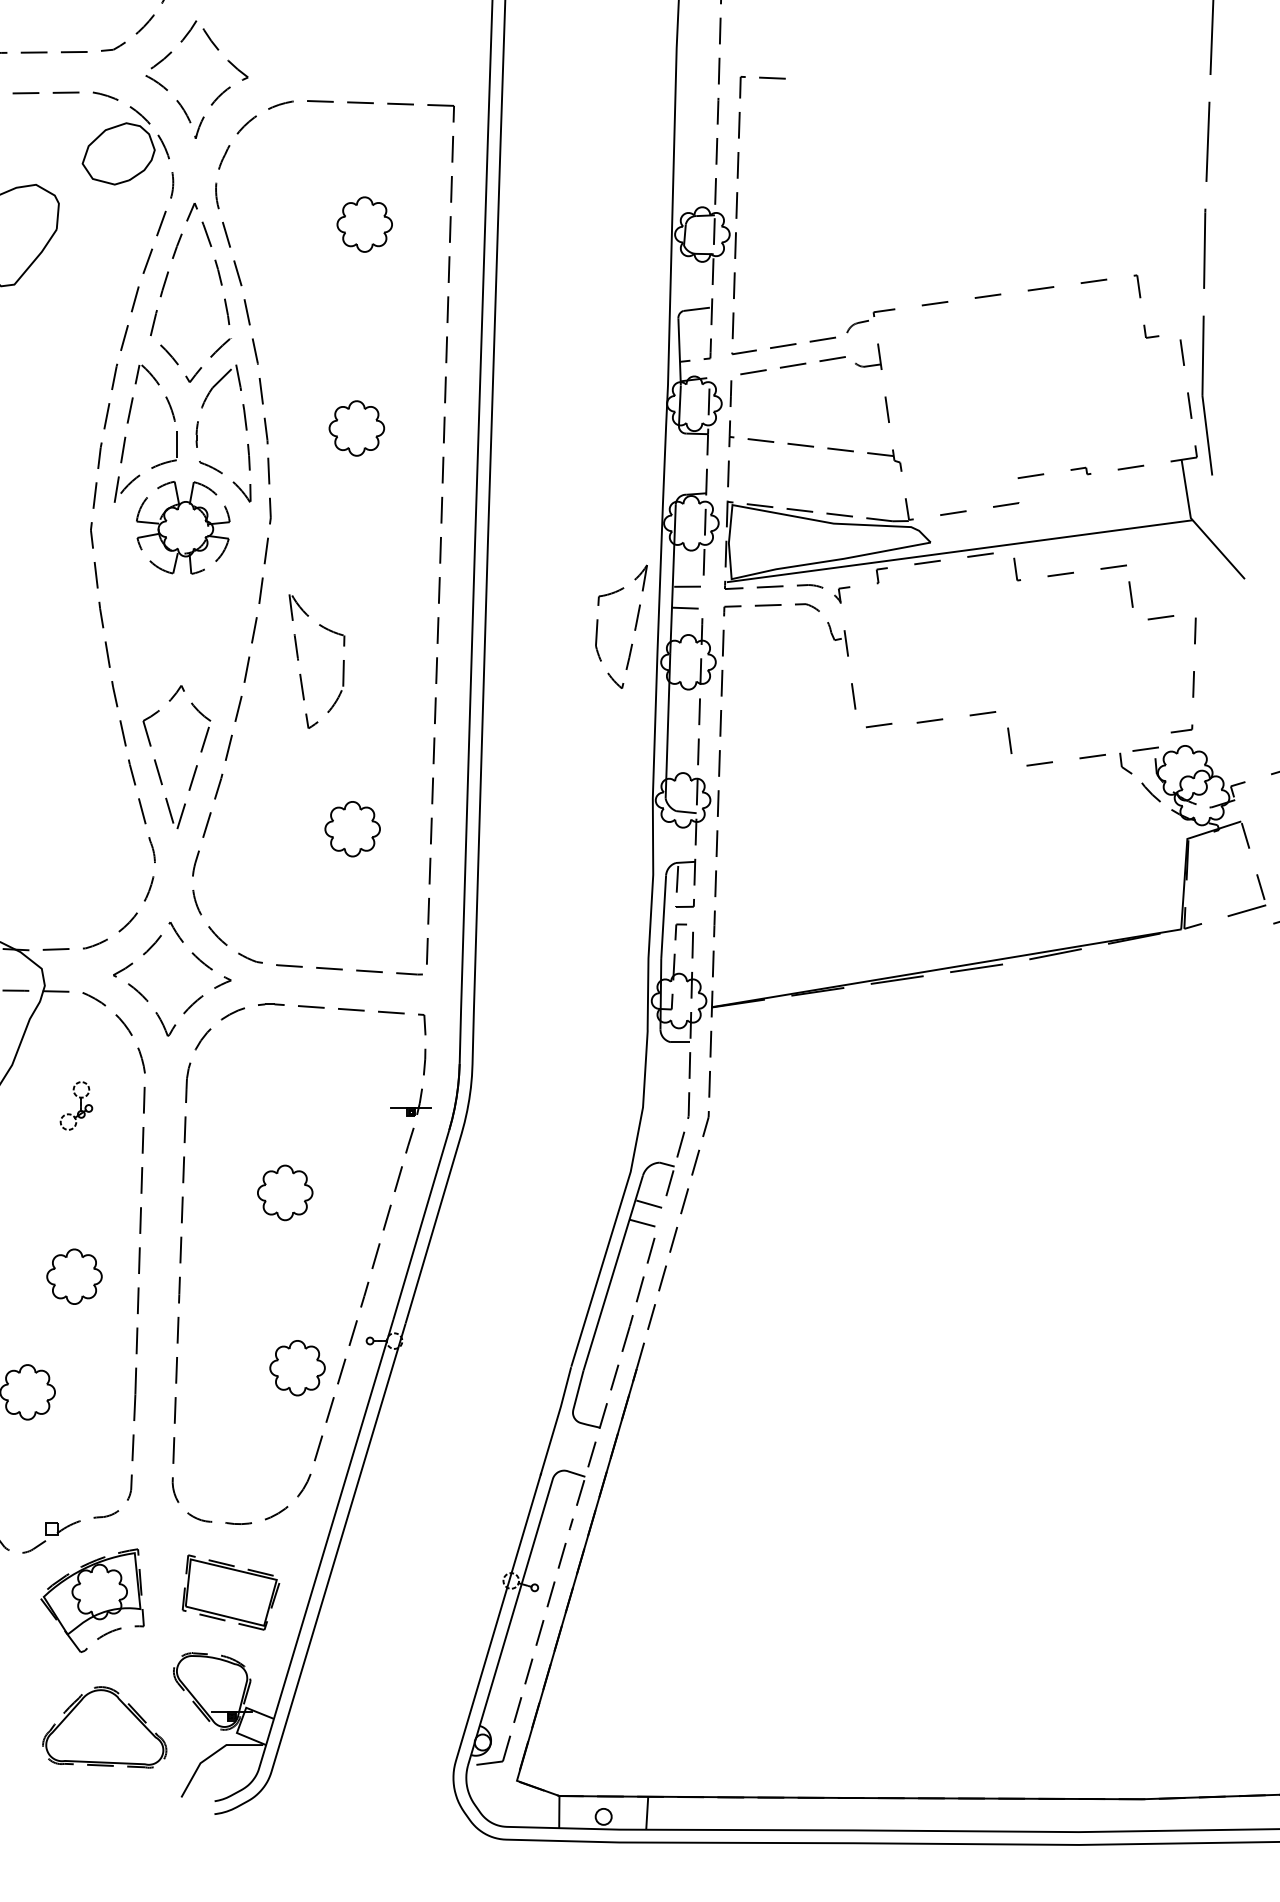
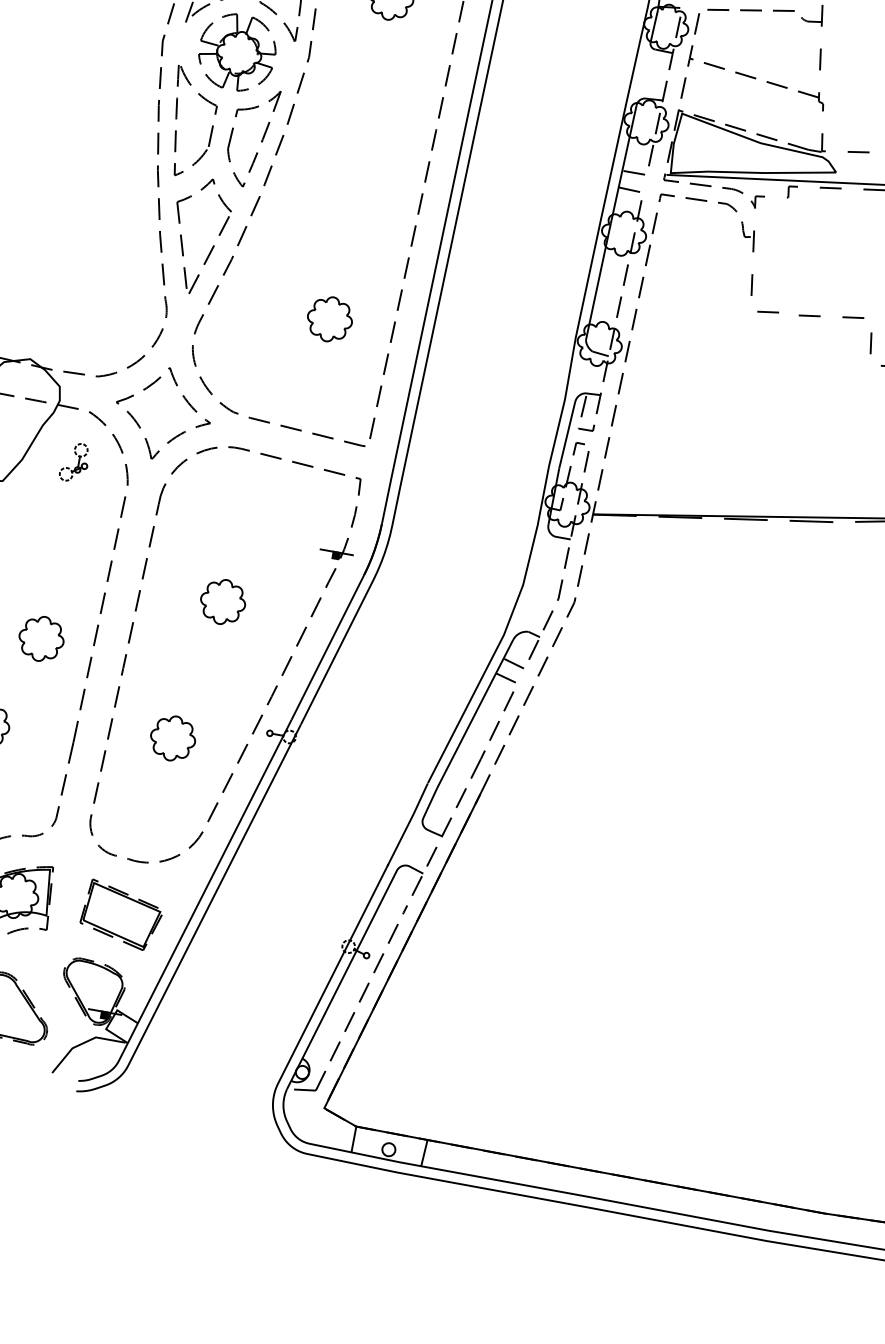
part: (634, 627) -> (261, 139), moved
part: (298, 660) -> (176, 119), moved
part: (76, 1105) -> (75, 462), moved
part: (297, 1368) -> (172, 738), moved

